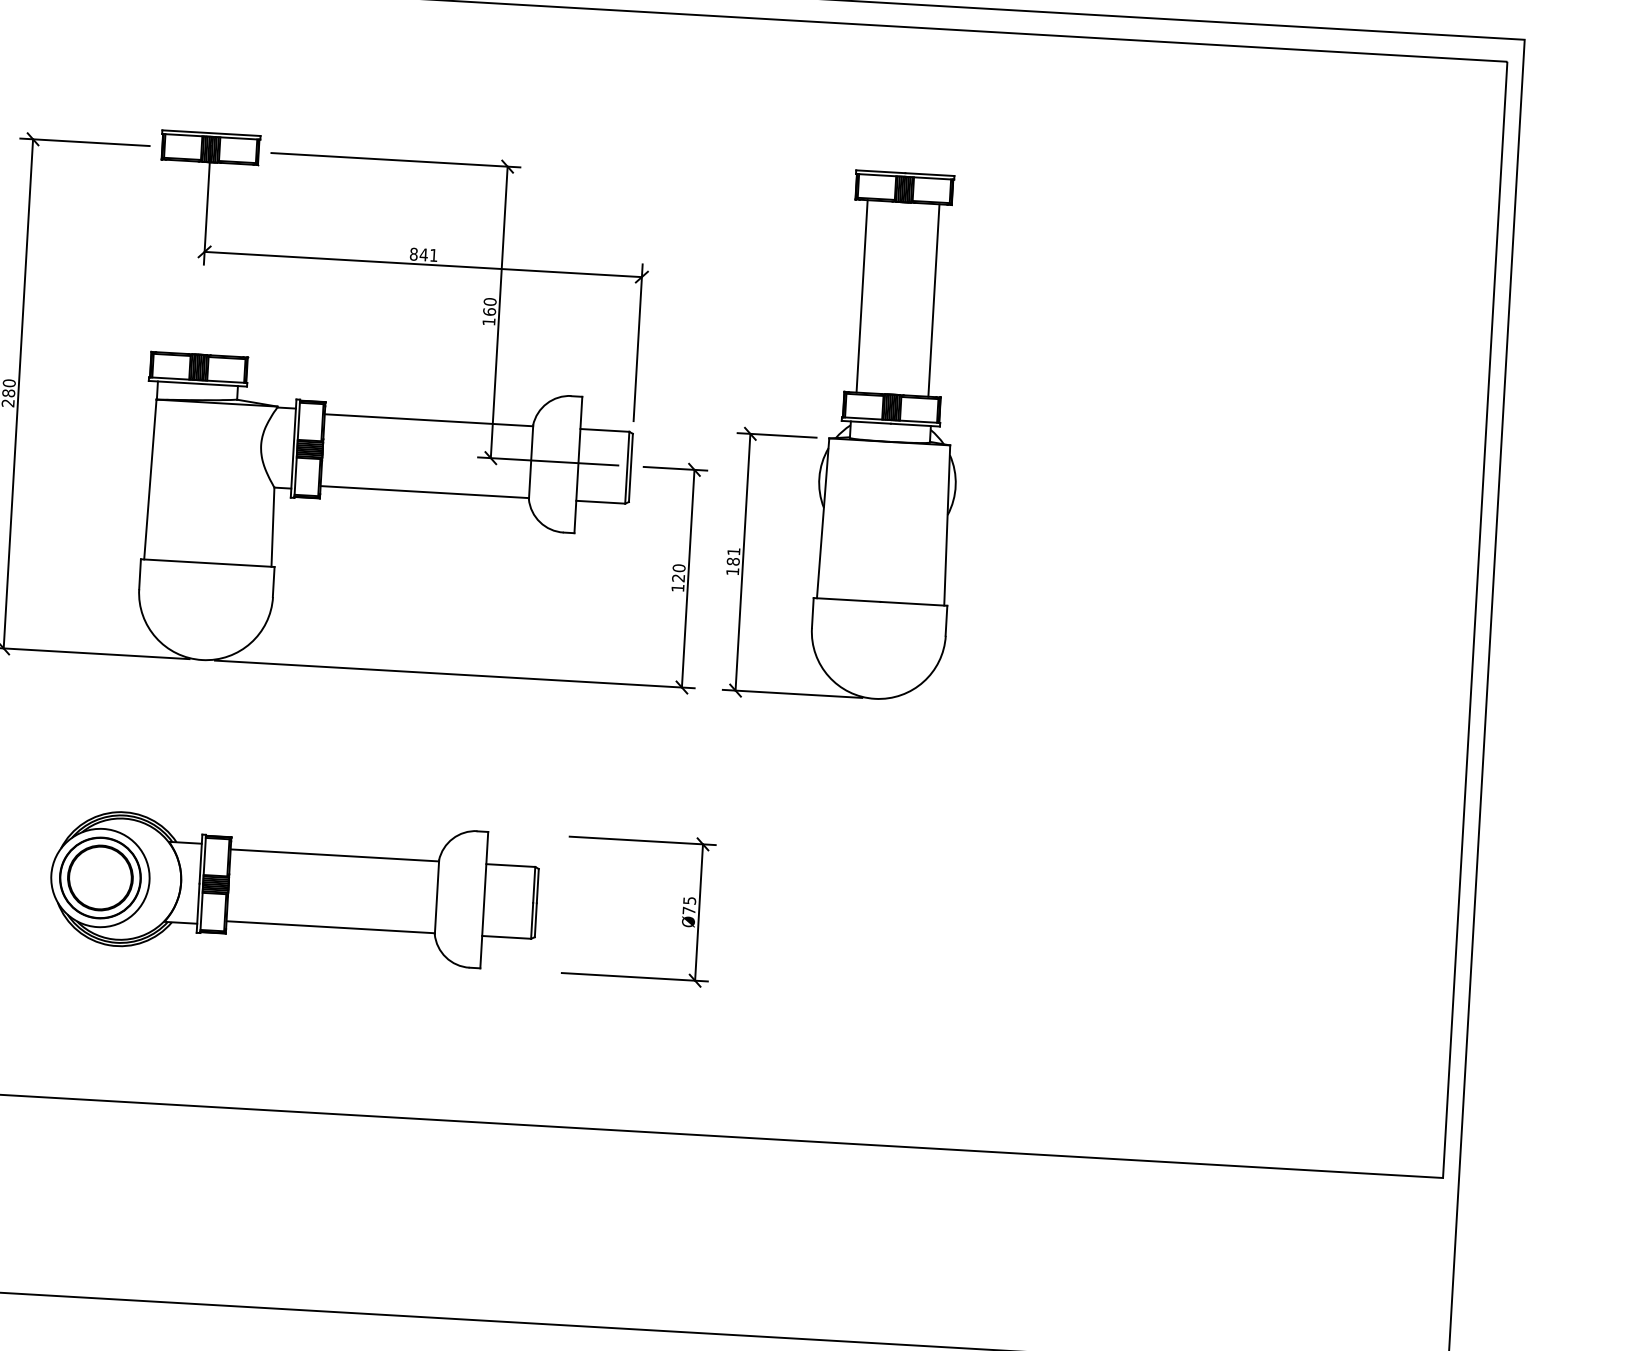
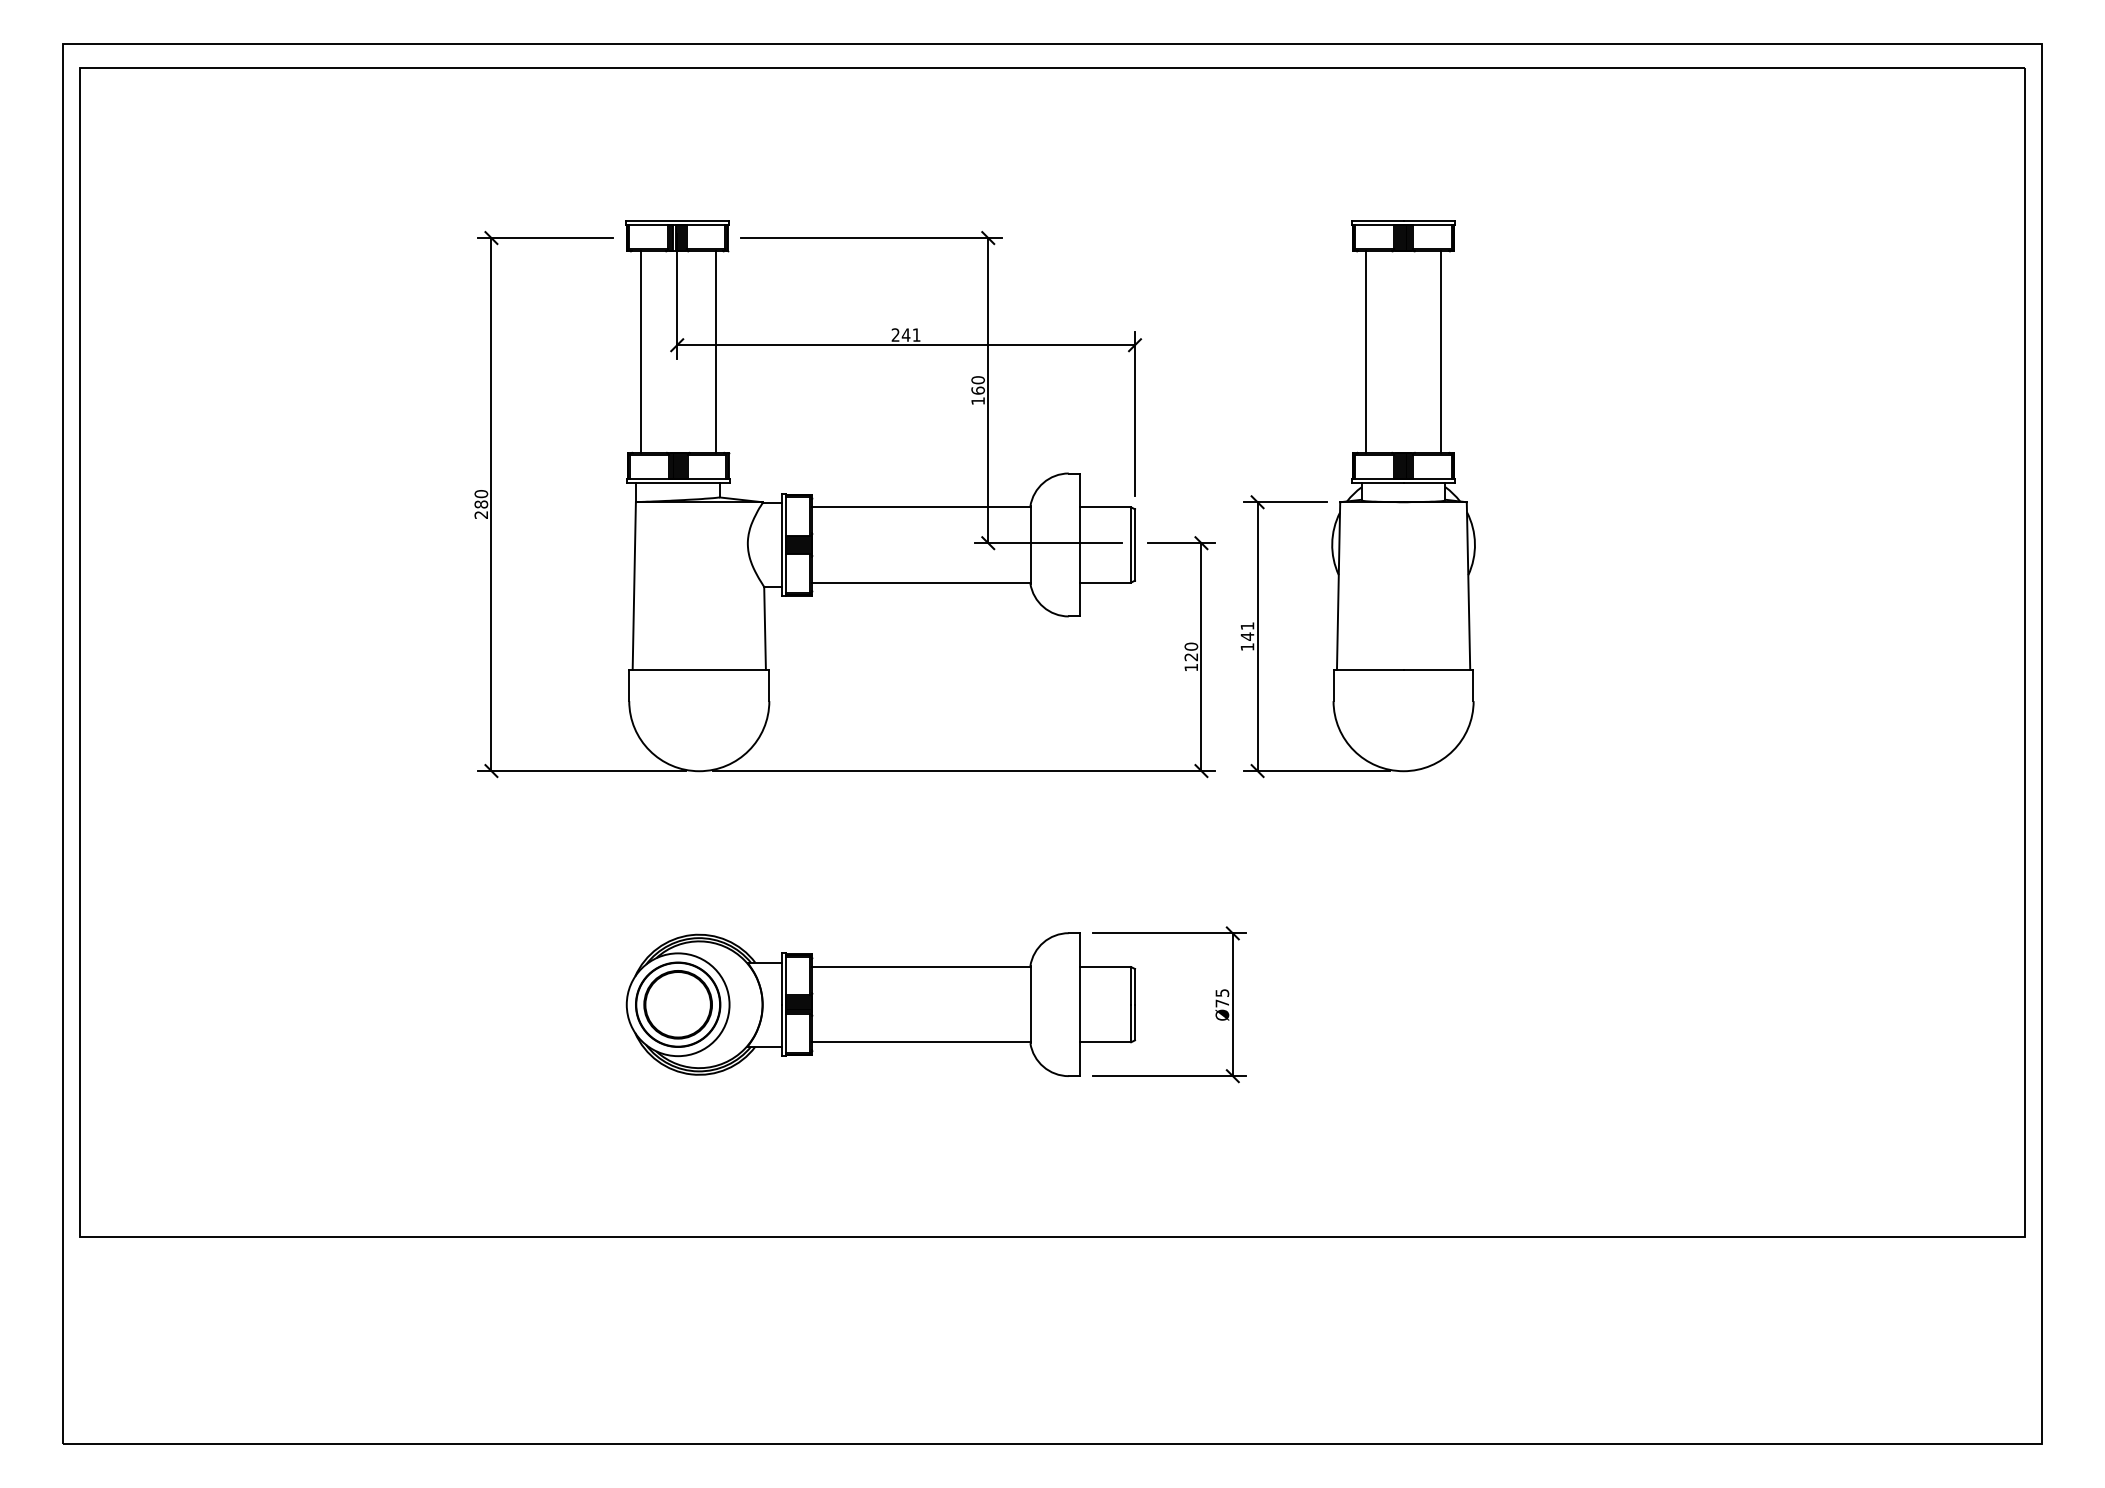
text: (413, 253) -> (895, 334), 841 -> 241
line: (169, 255) -> (640, 351), added
line: (240, 260) -> (715, 351), added
text: (733, 561) -> (1247, 636), 181 -> 141
part: (293, 888) -> (880, 1004), moved

